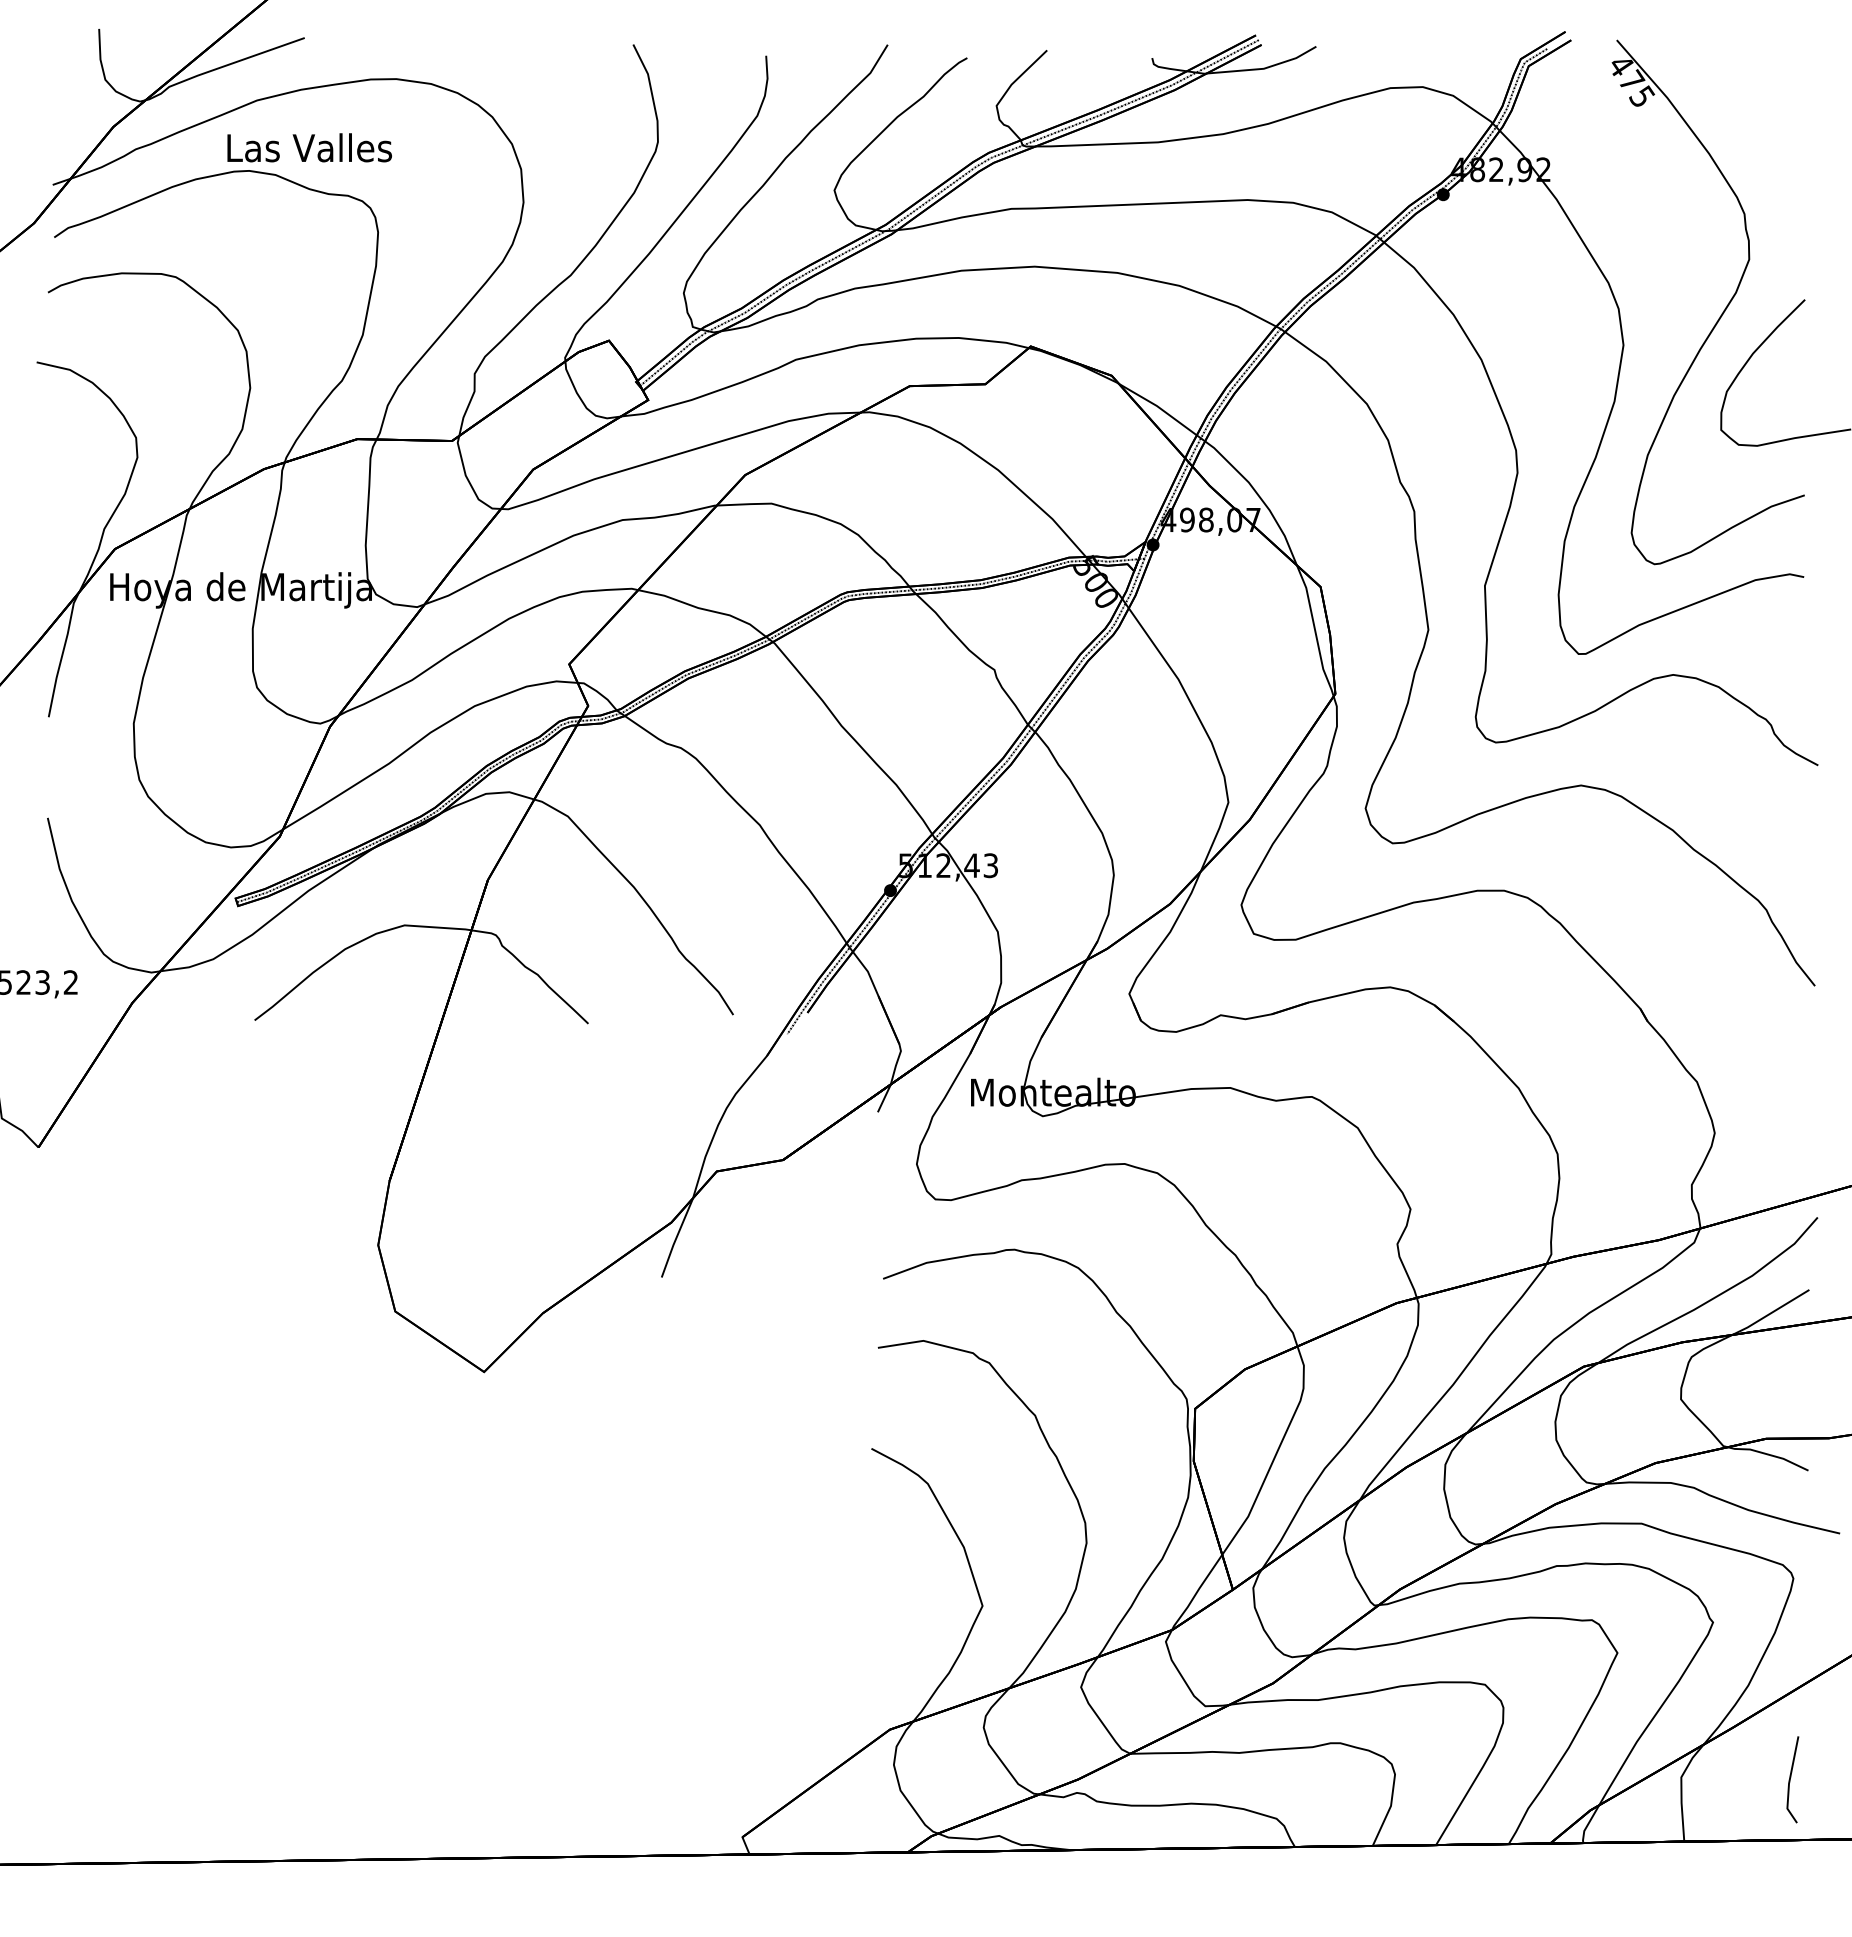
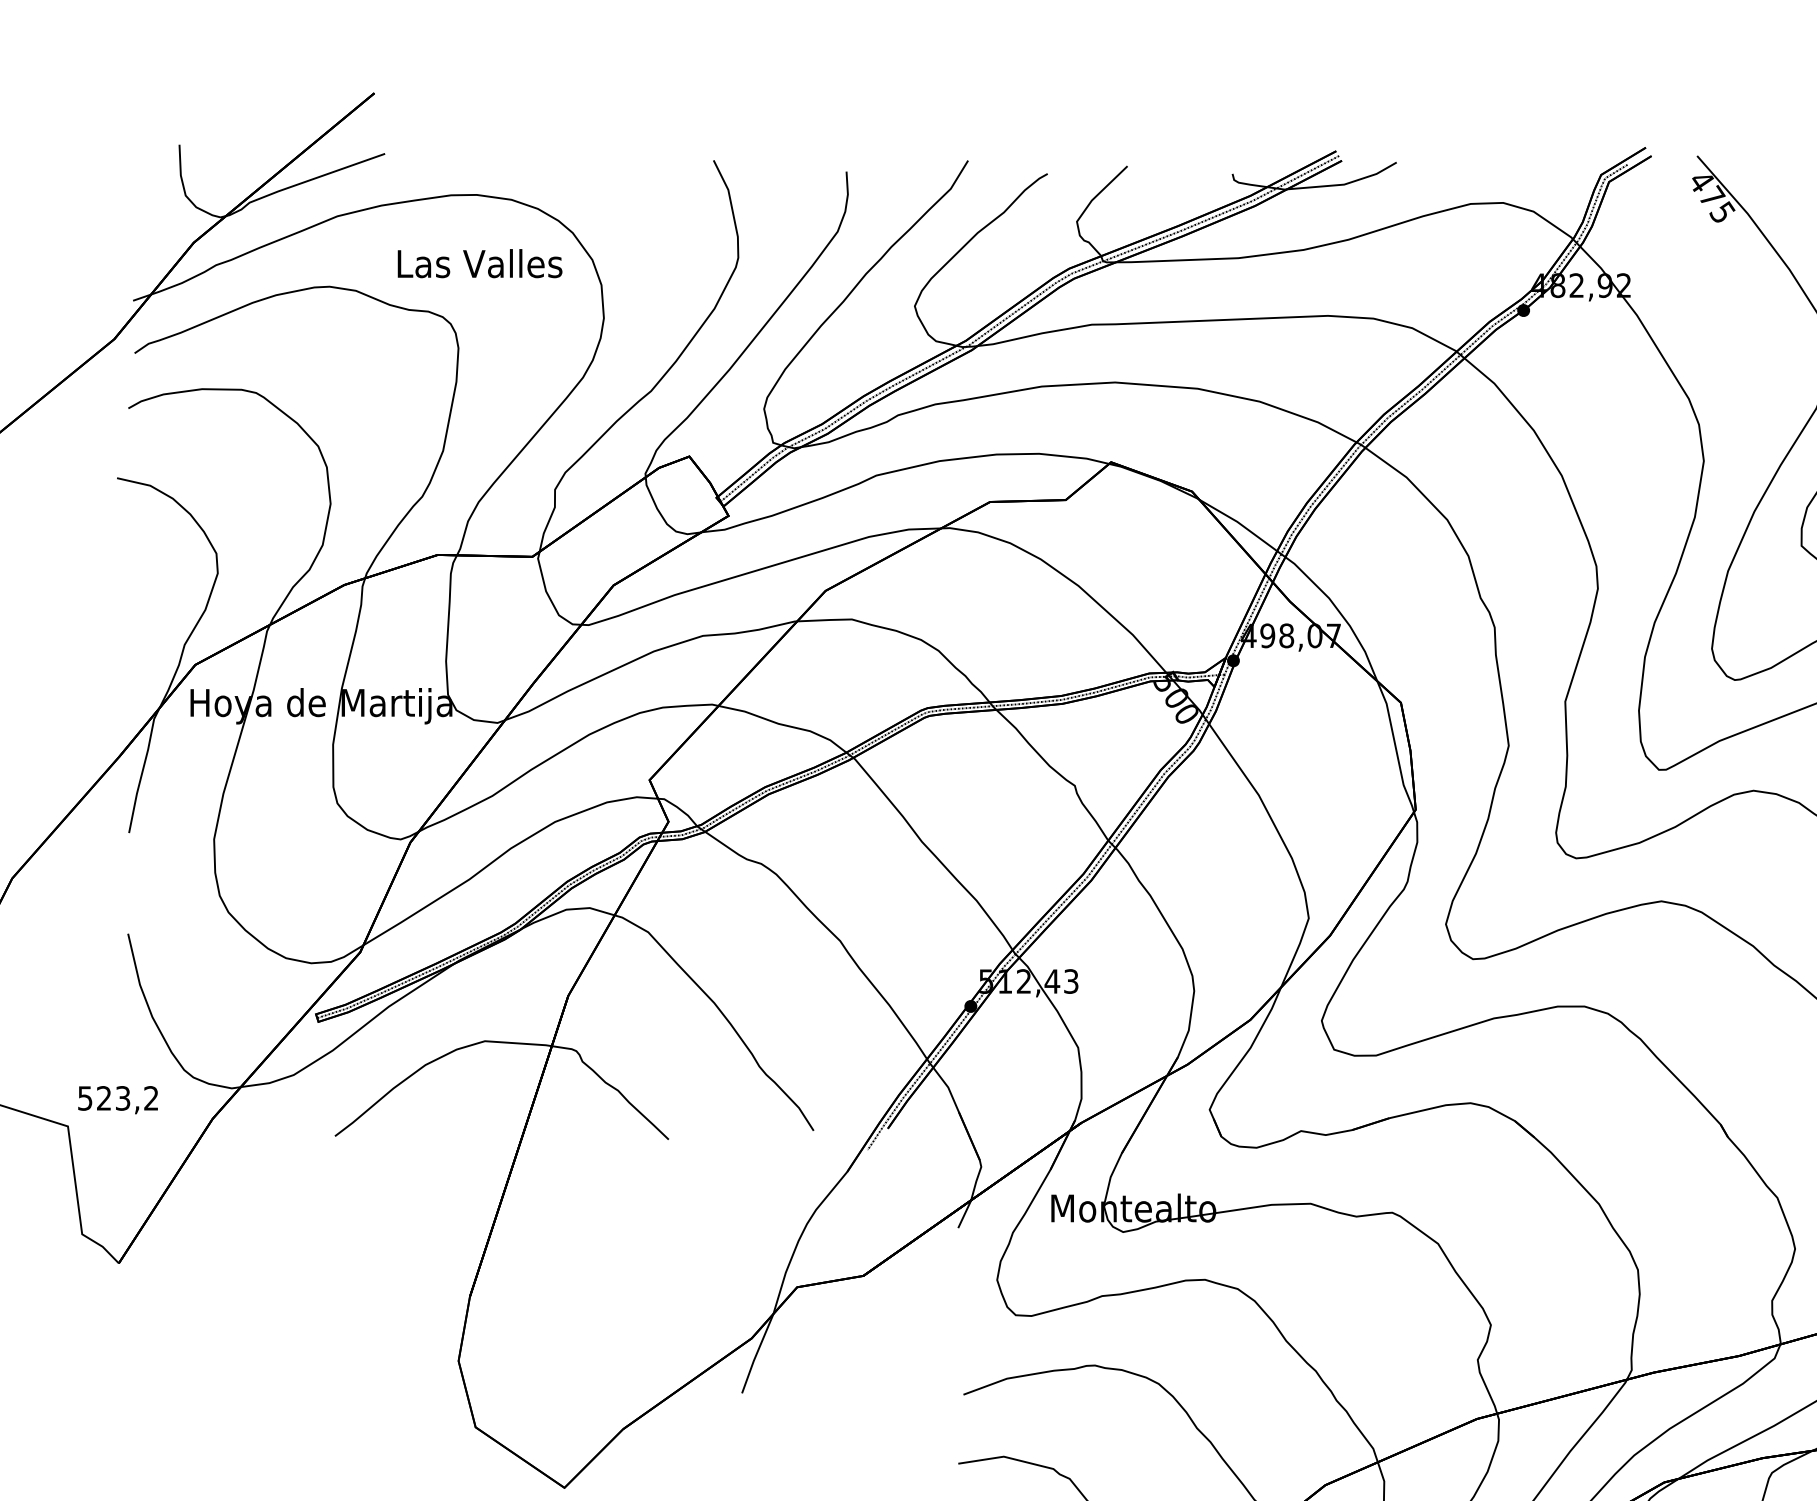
text: (309, 147) -> (479, 263), moved

